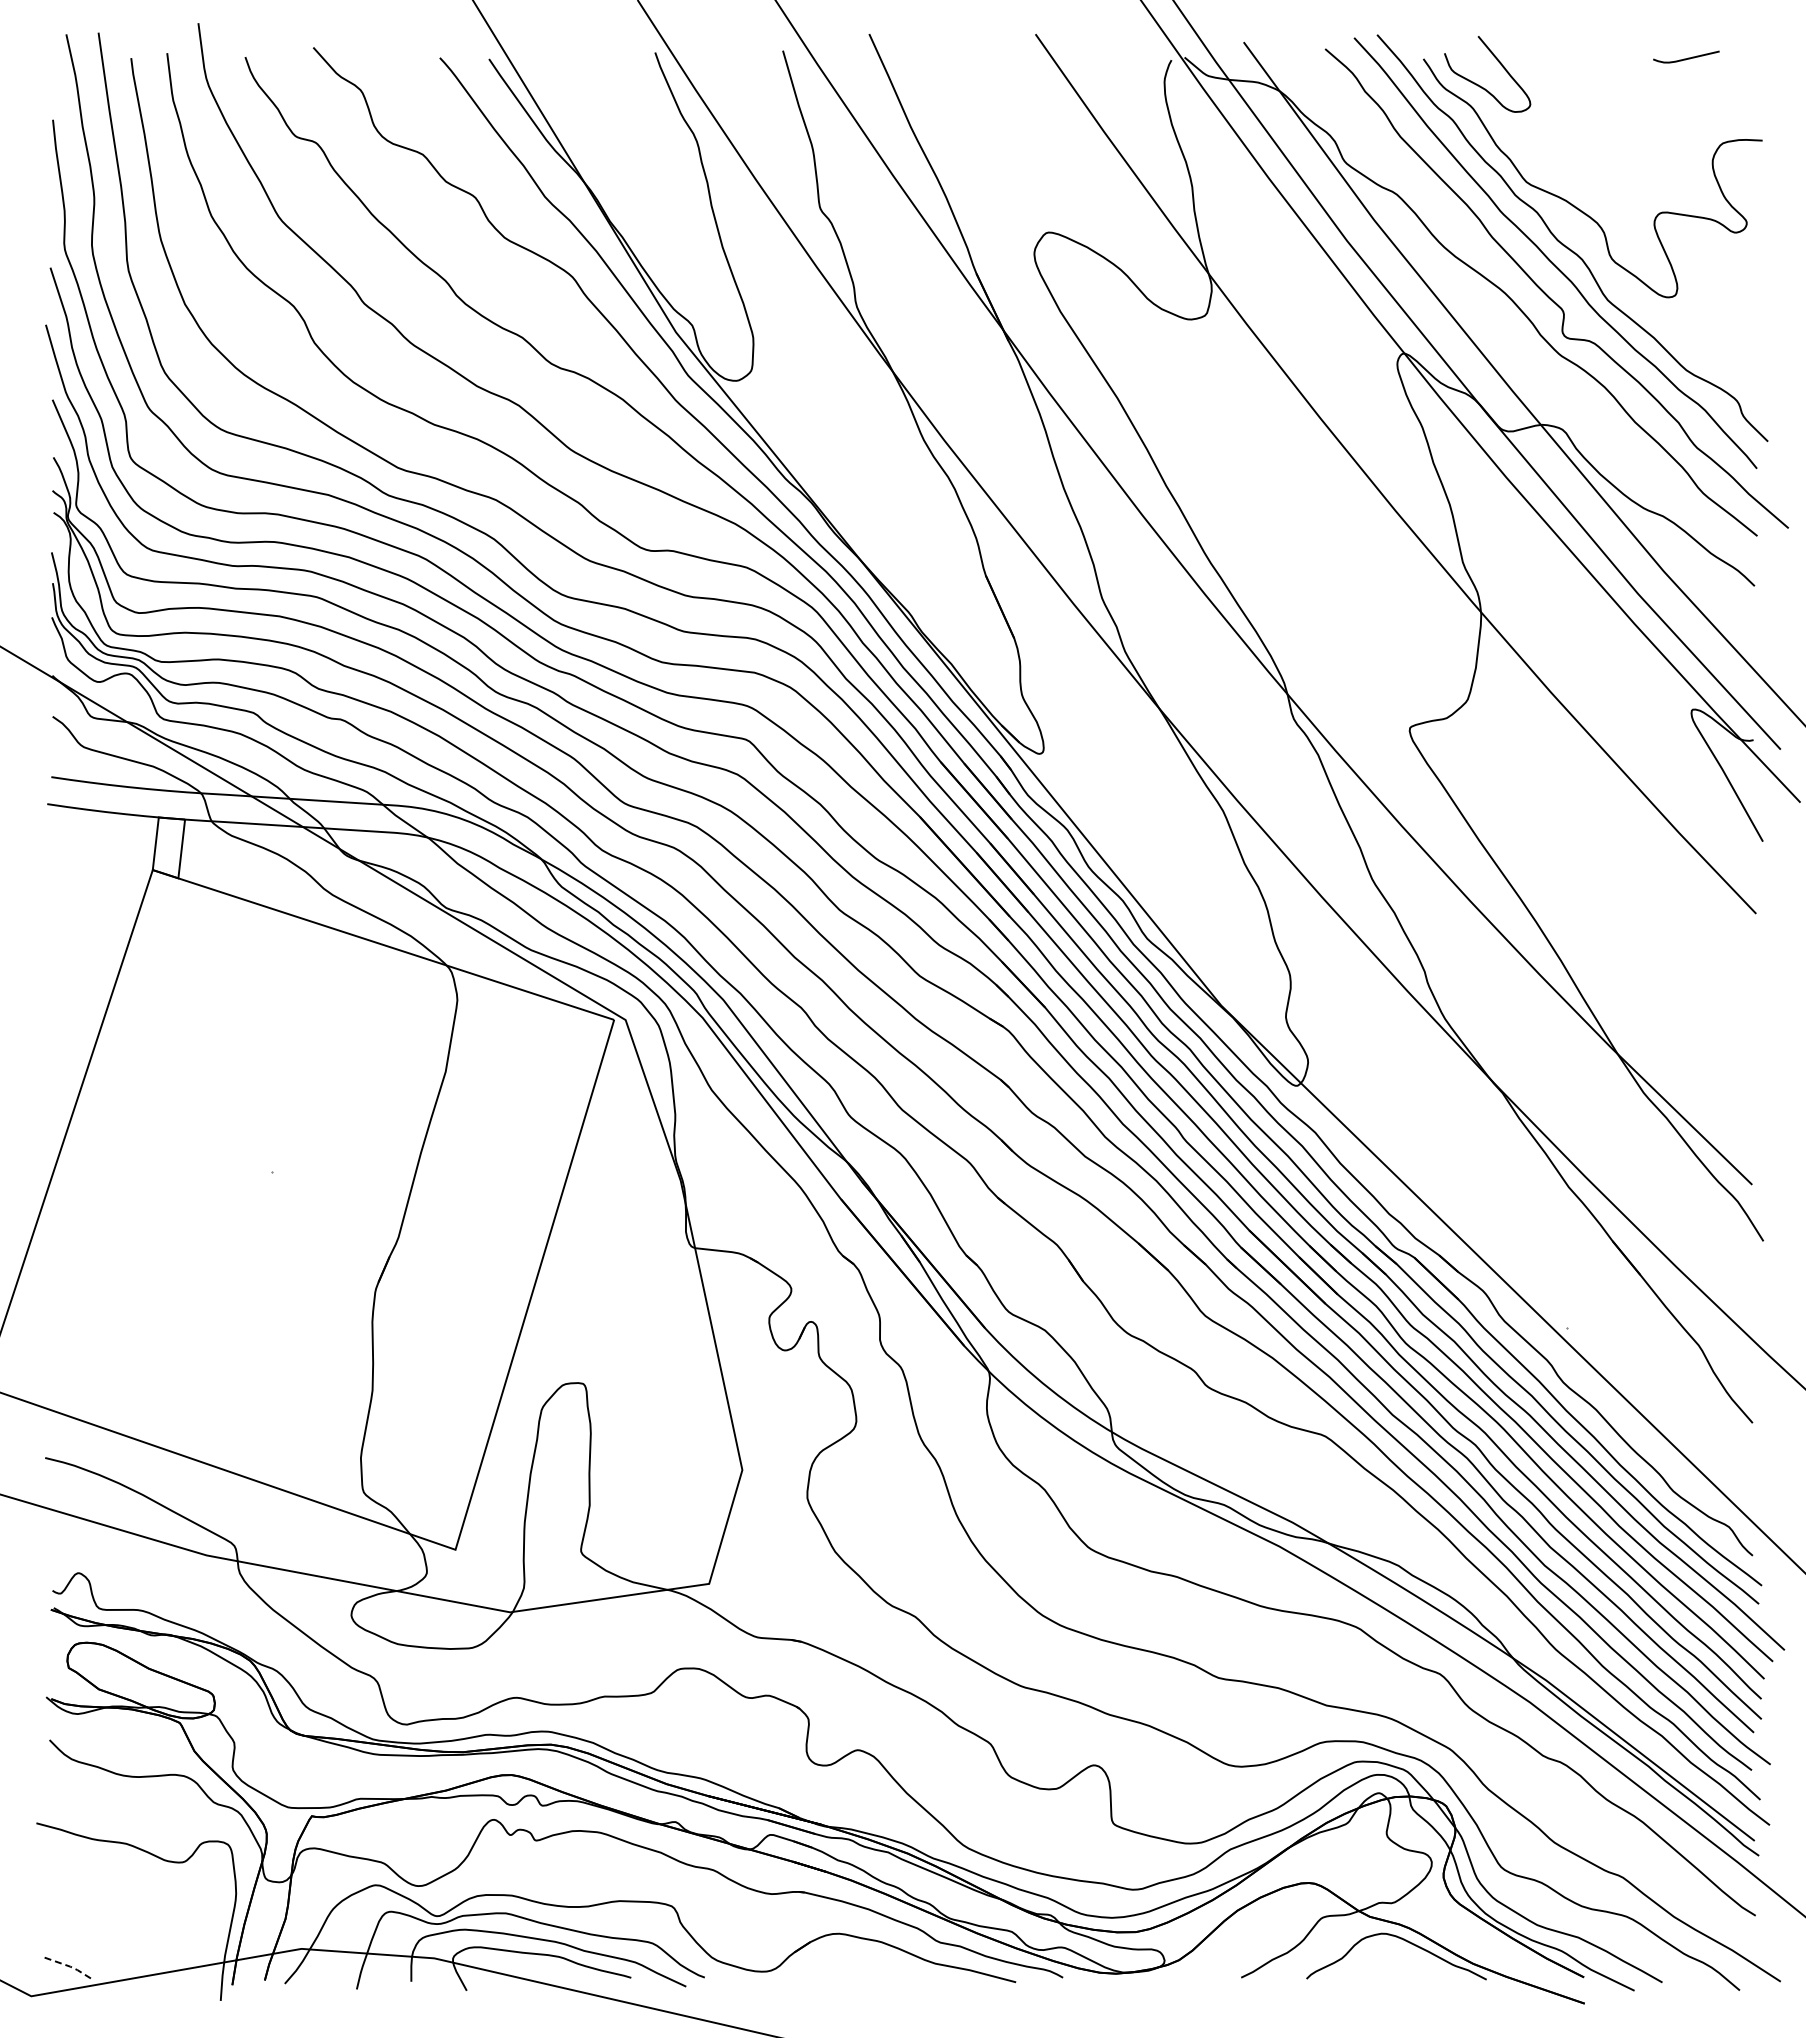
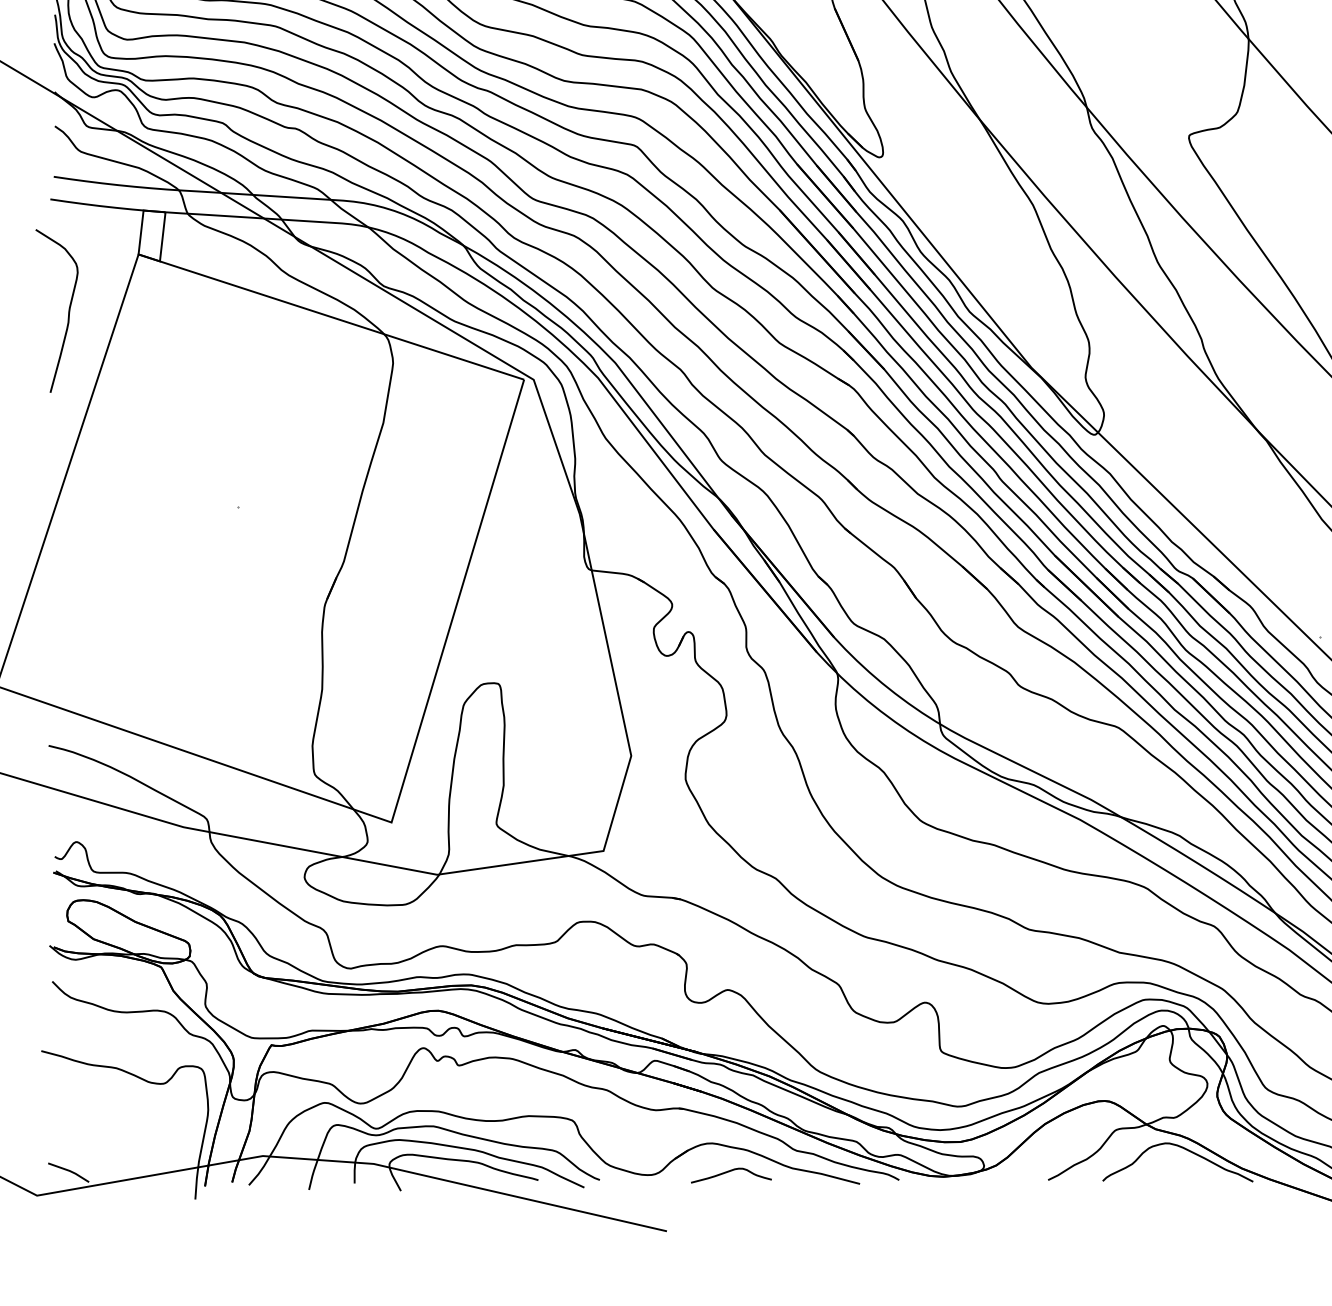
curve: (68, 939) -> (68, 312), added
line: (70, 1966) -> (69, 1170), dashed -> solid
curve: (859, 1968) -> (729, 1172), added

